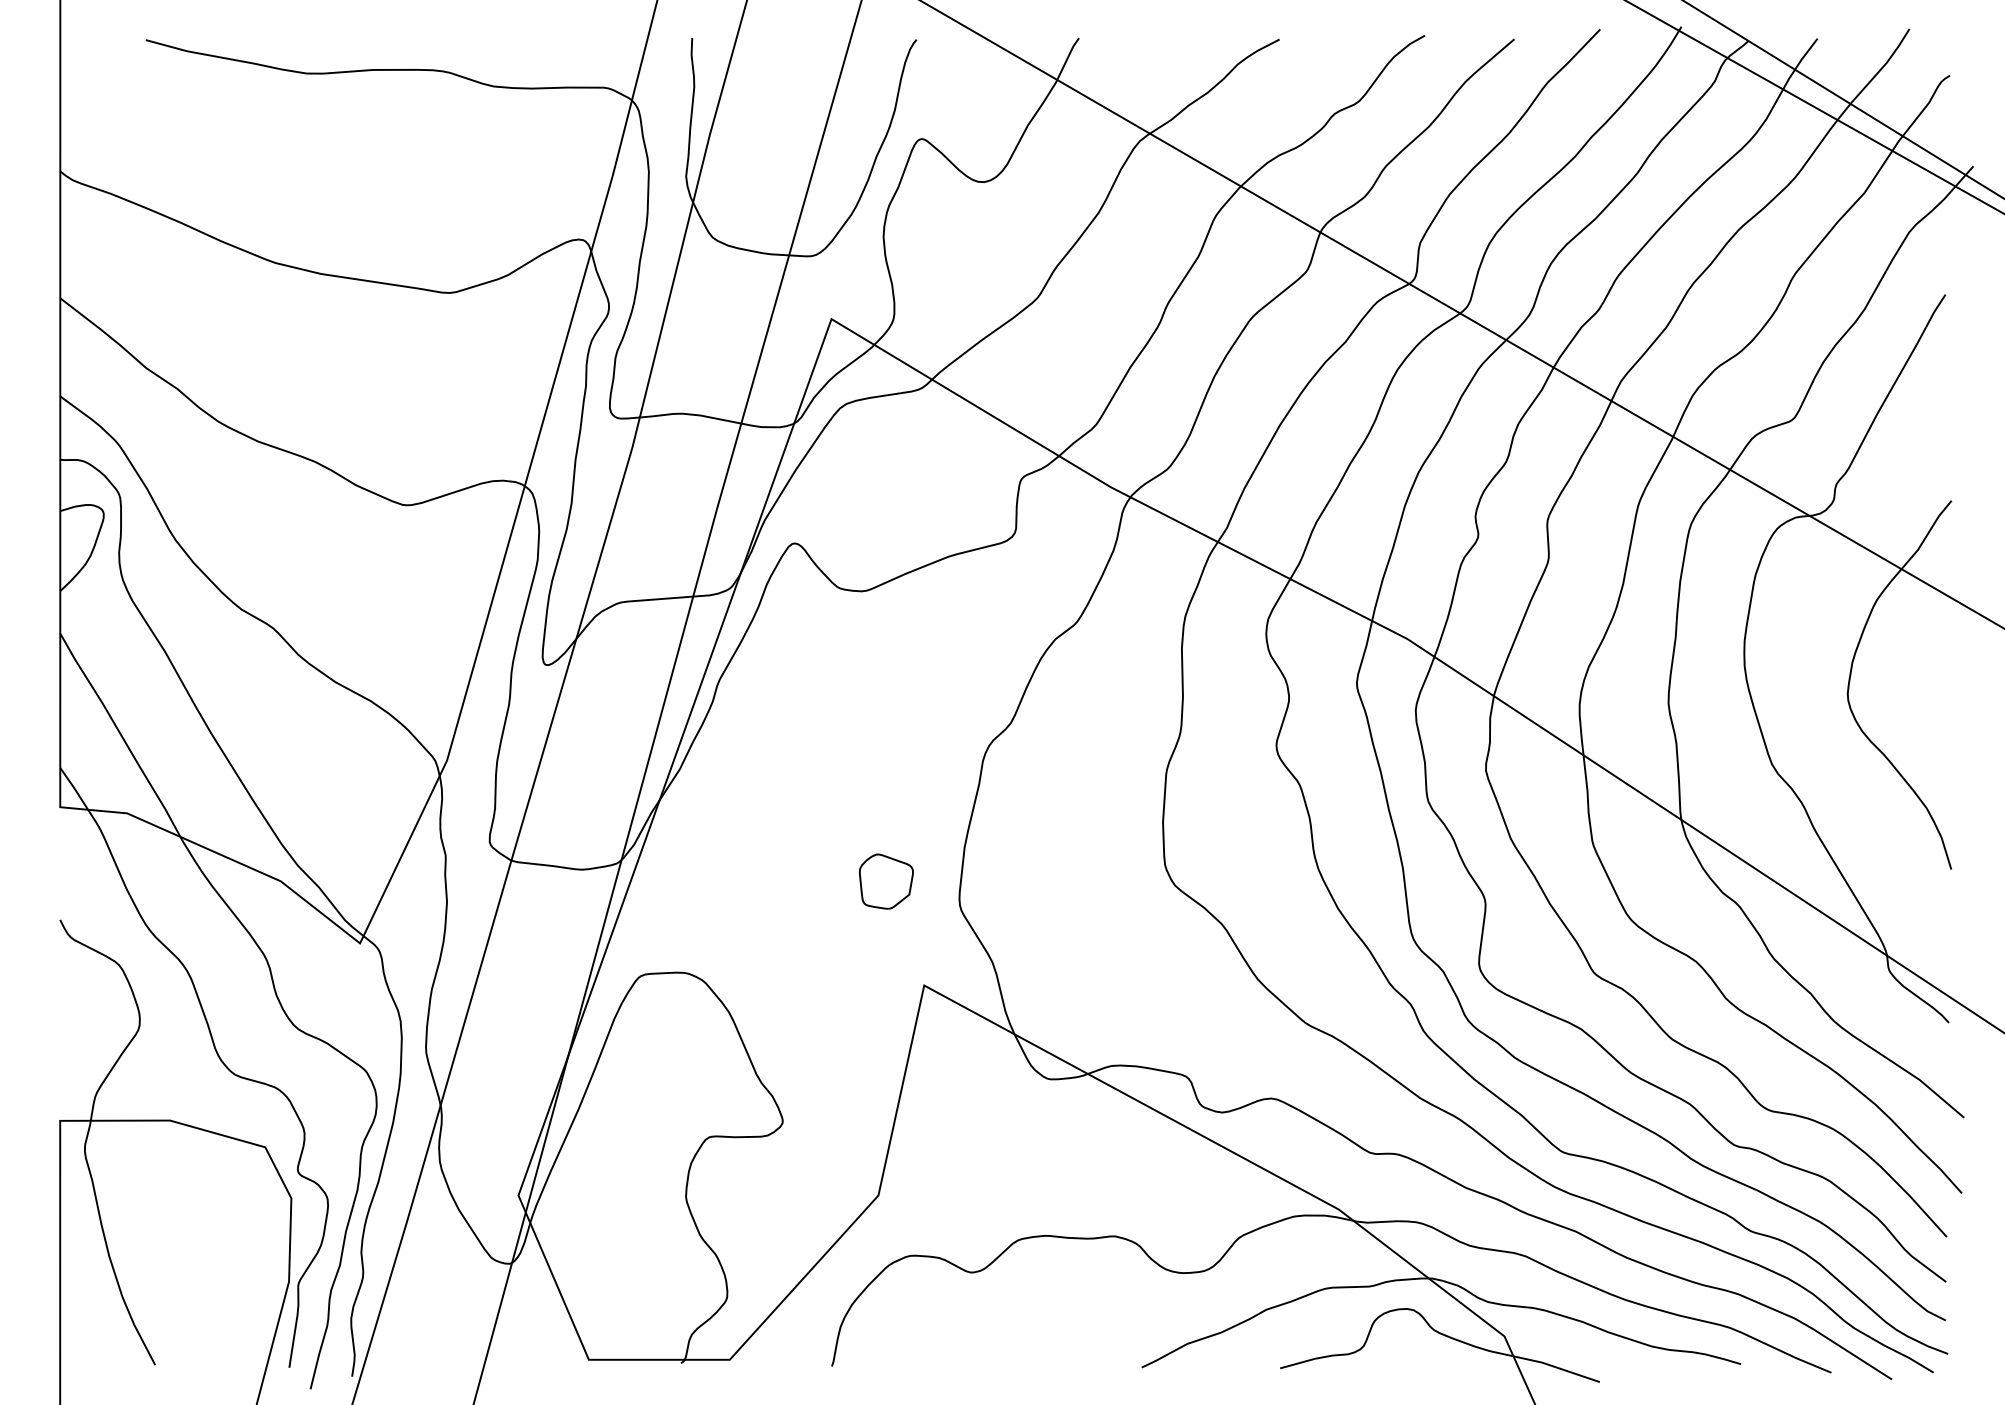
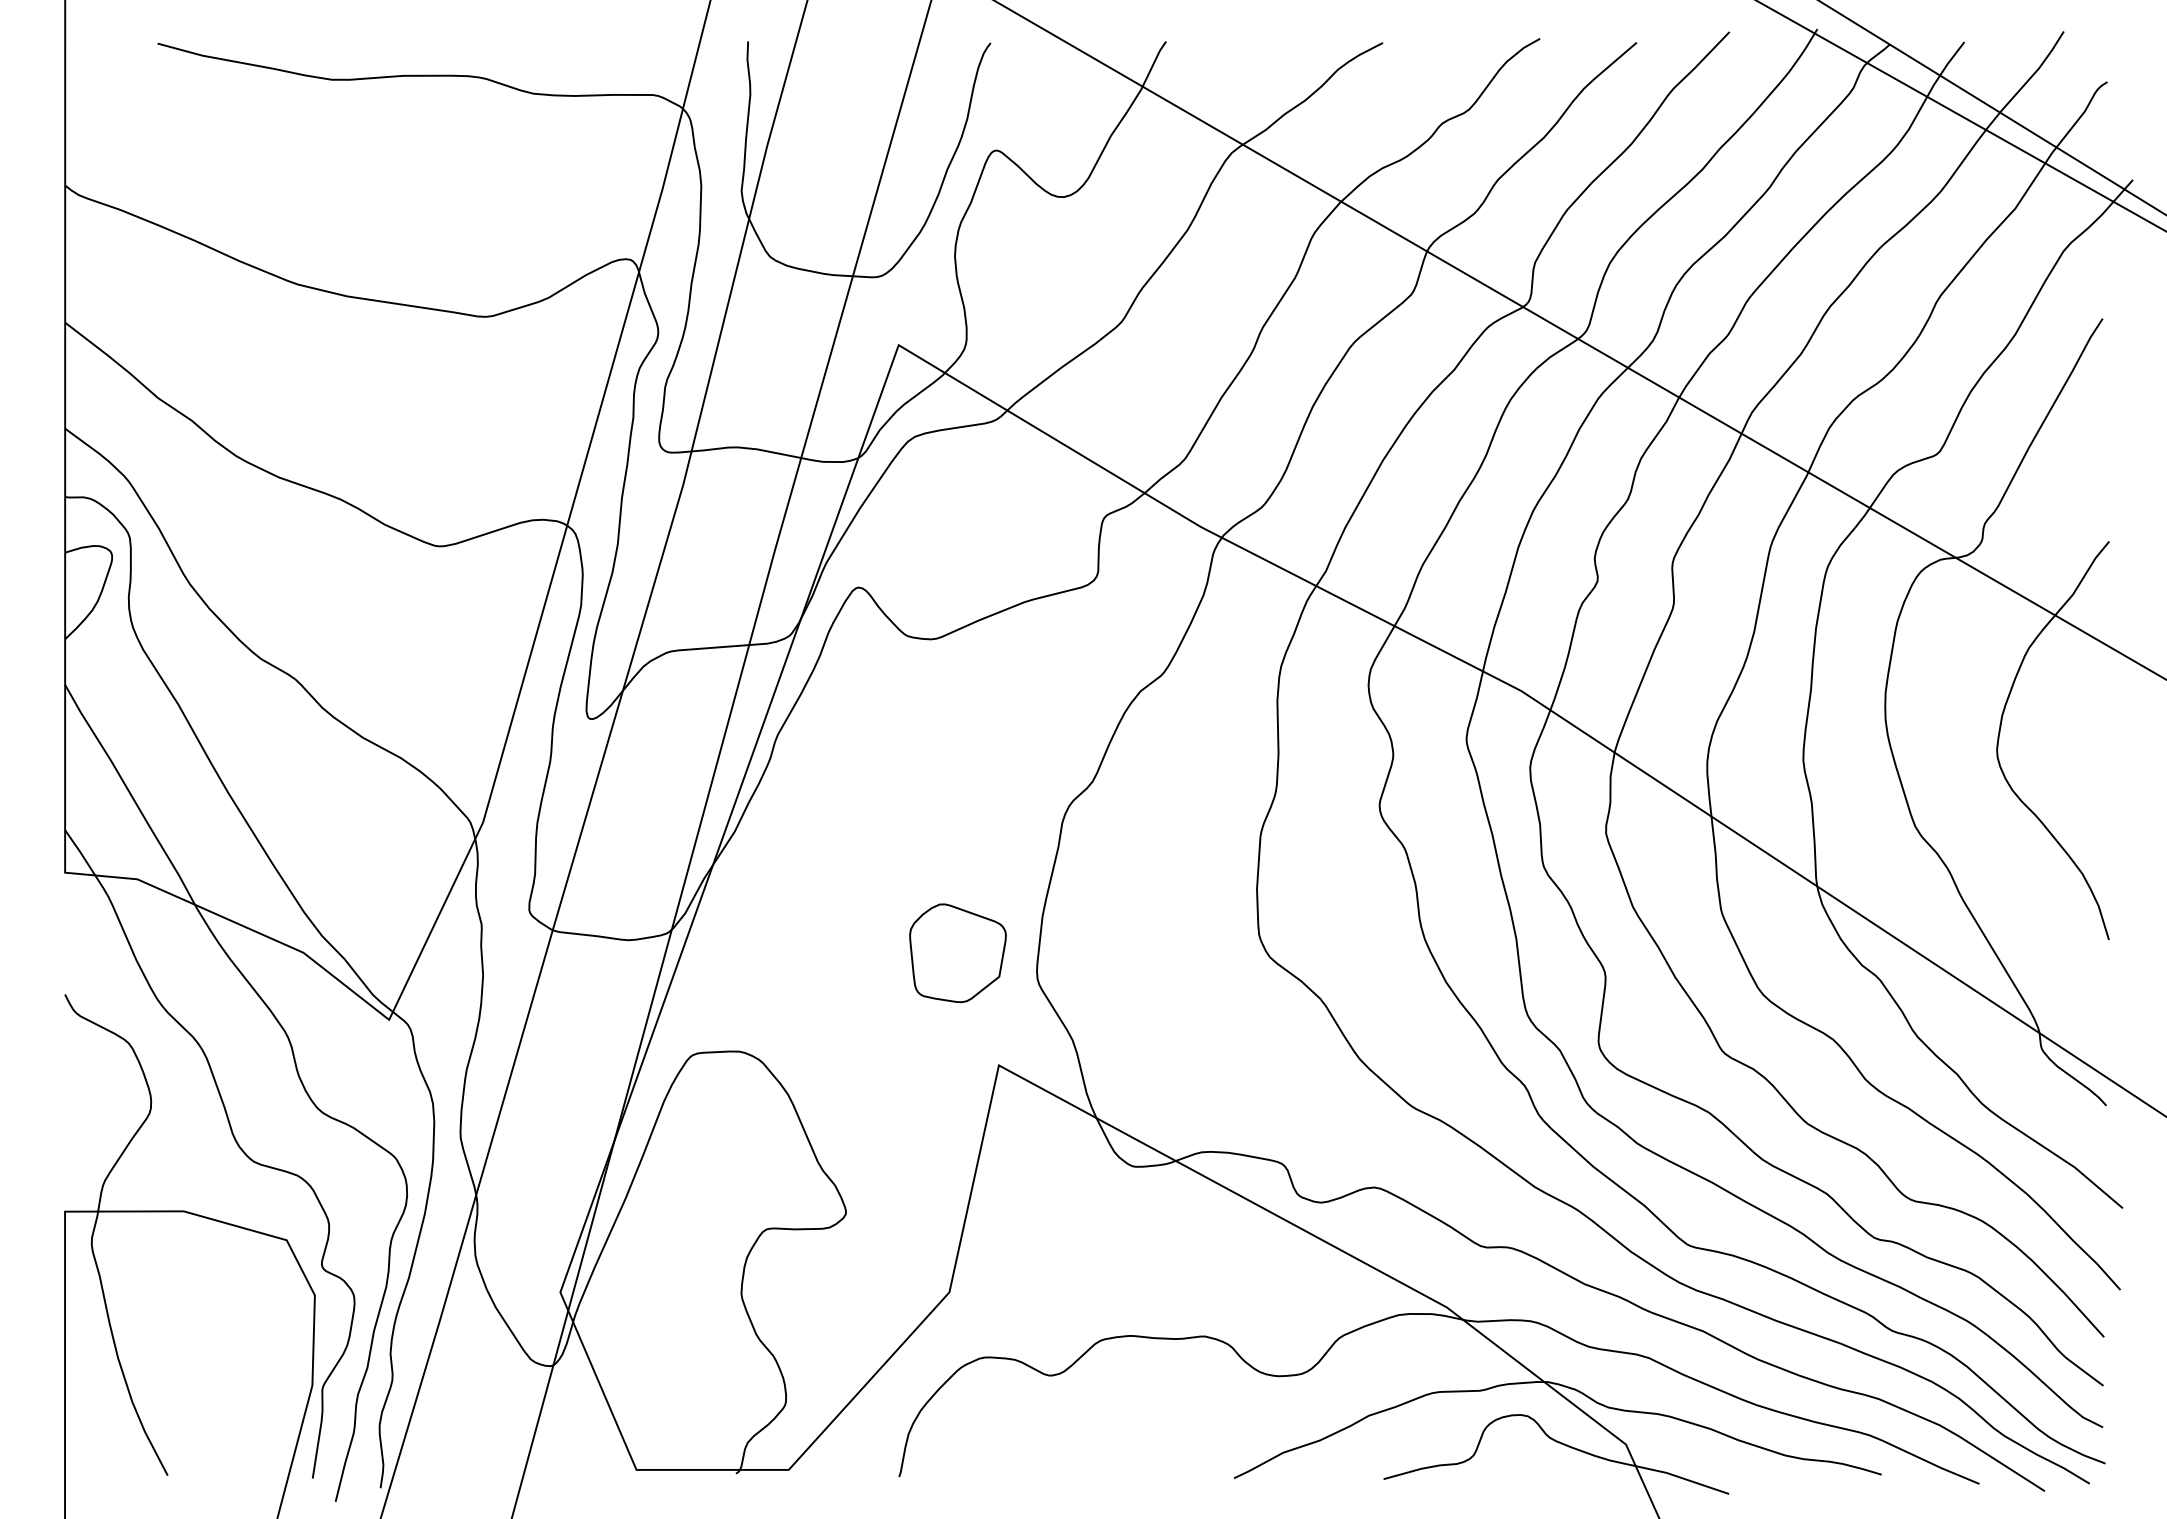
part: (886, 881) -> (958, 952), size x1.67

